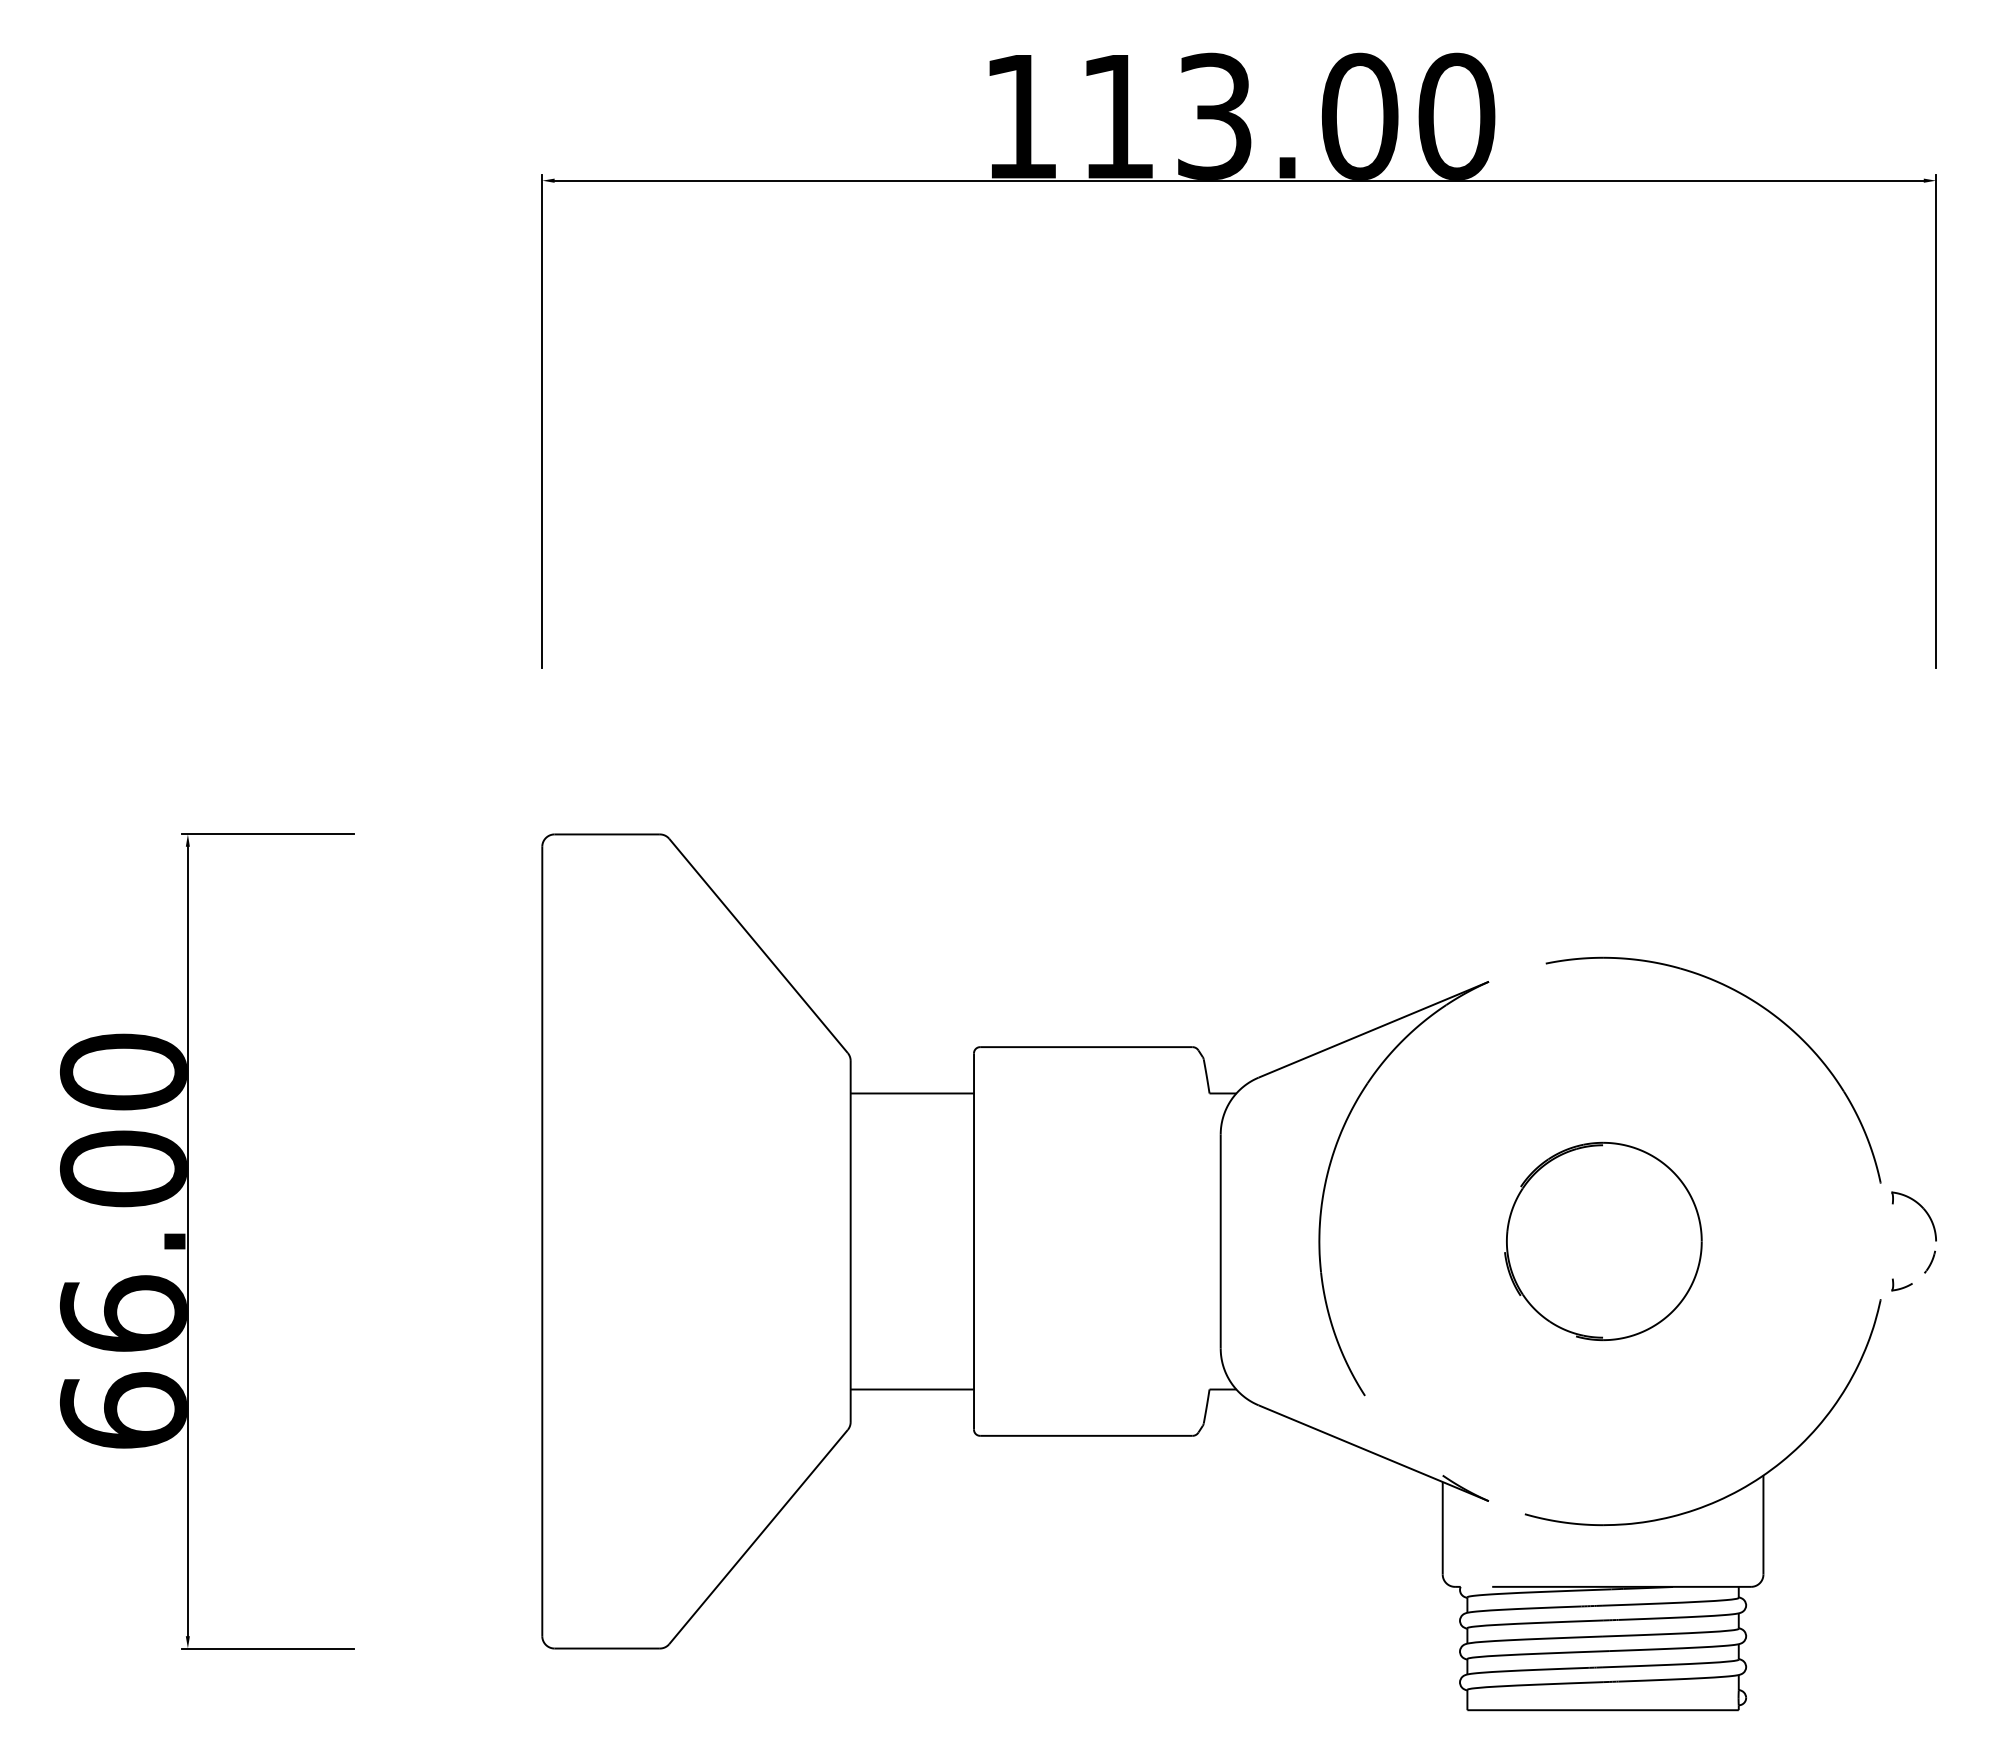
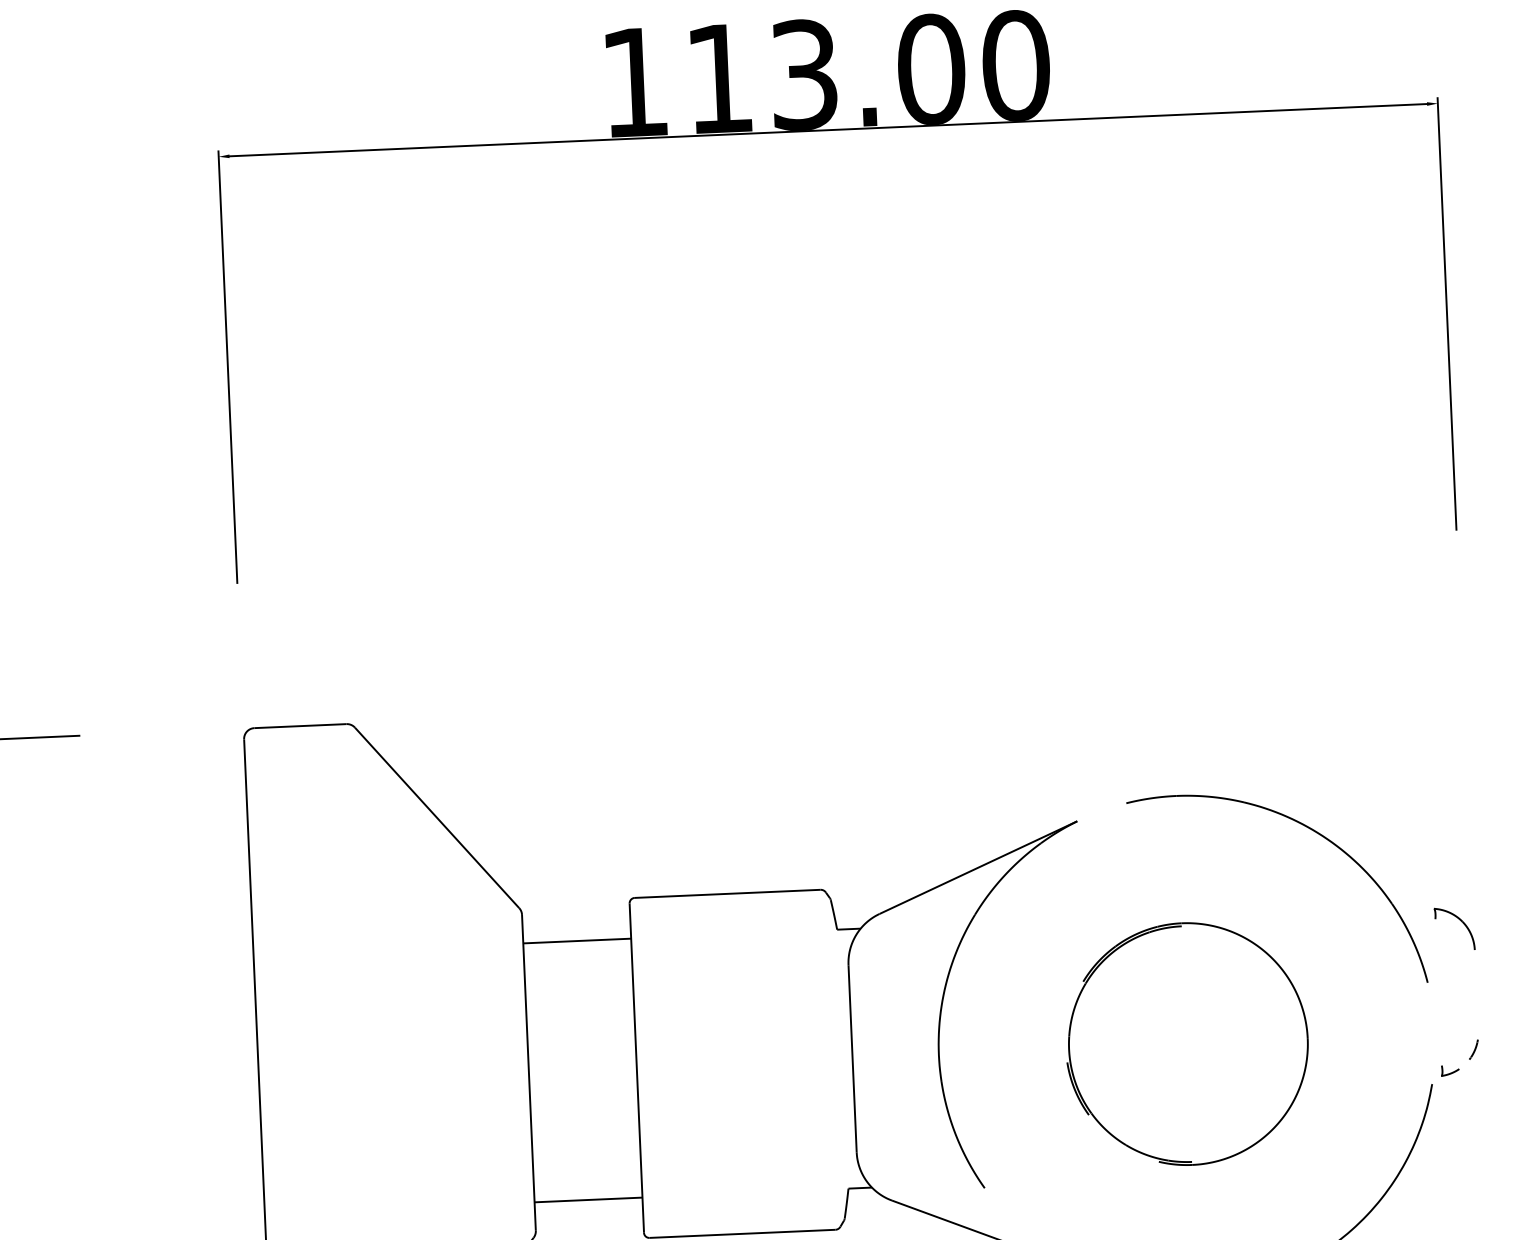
part: (1923, 1210) -> (1462, 923), moved
part: (1603, 1241) -> (1187, 1044), size x1.4

